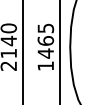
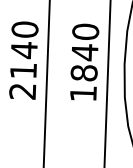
text: (45, 40) -> (84, 51), 1465 -> 1840

